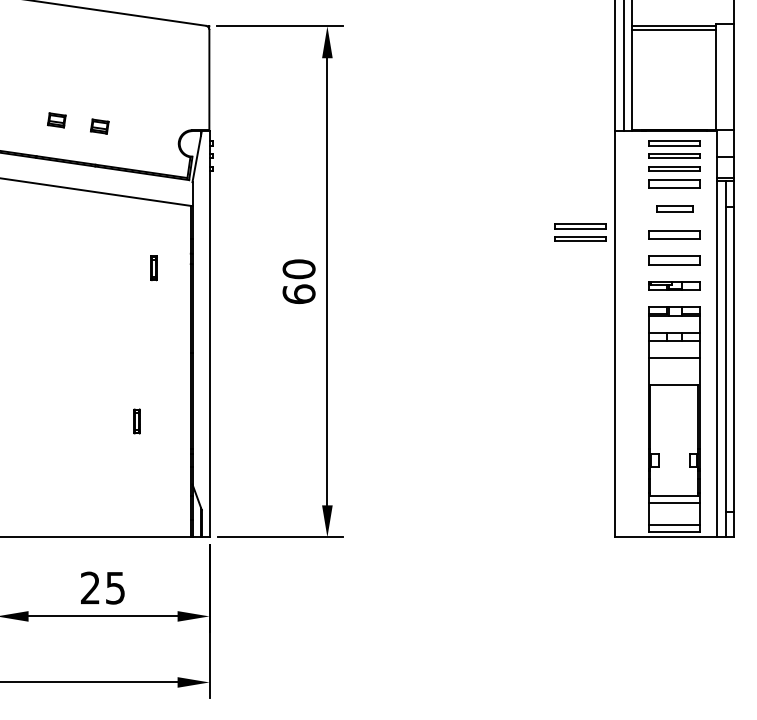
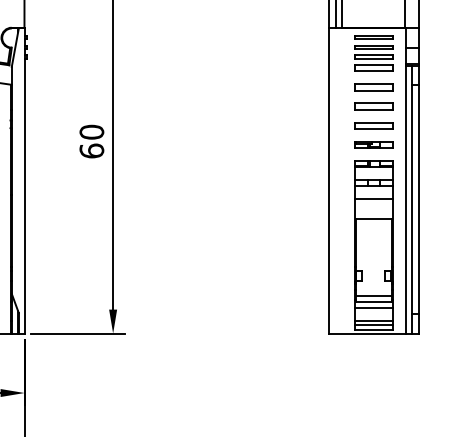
part: (674, 209) -> (373, 87), size x1.43
part: (580, 232) -> (303, 104), removed
line: (674, 487) -> (373, 296), added
line: (674, 520) -> (373, 320), added

